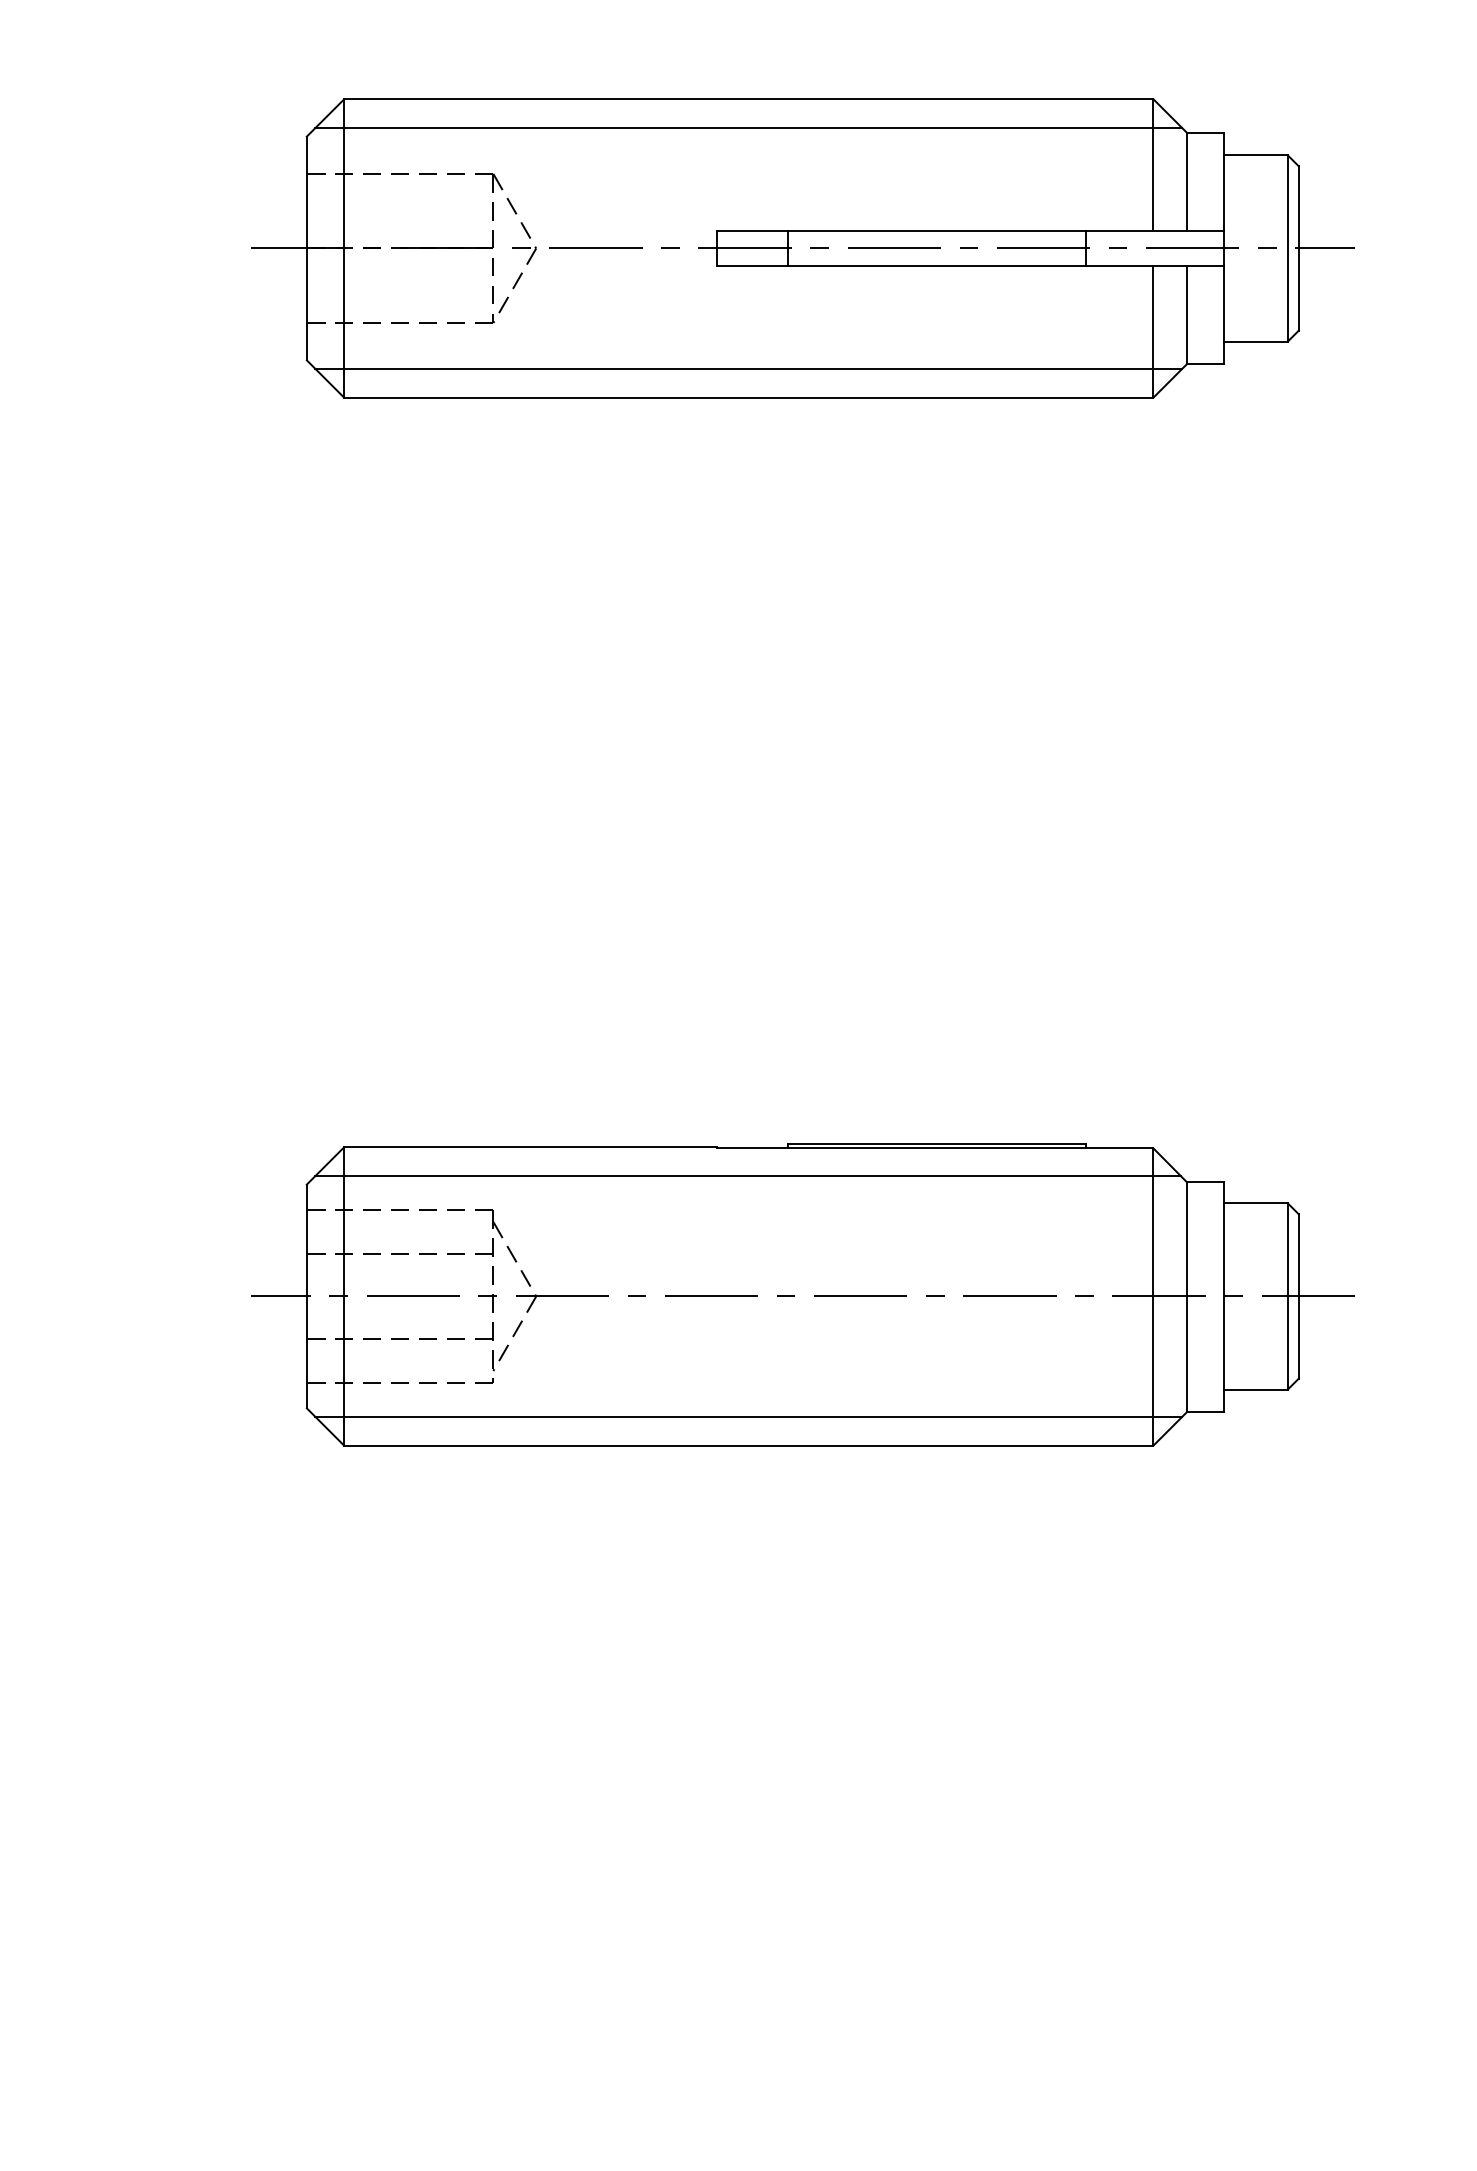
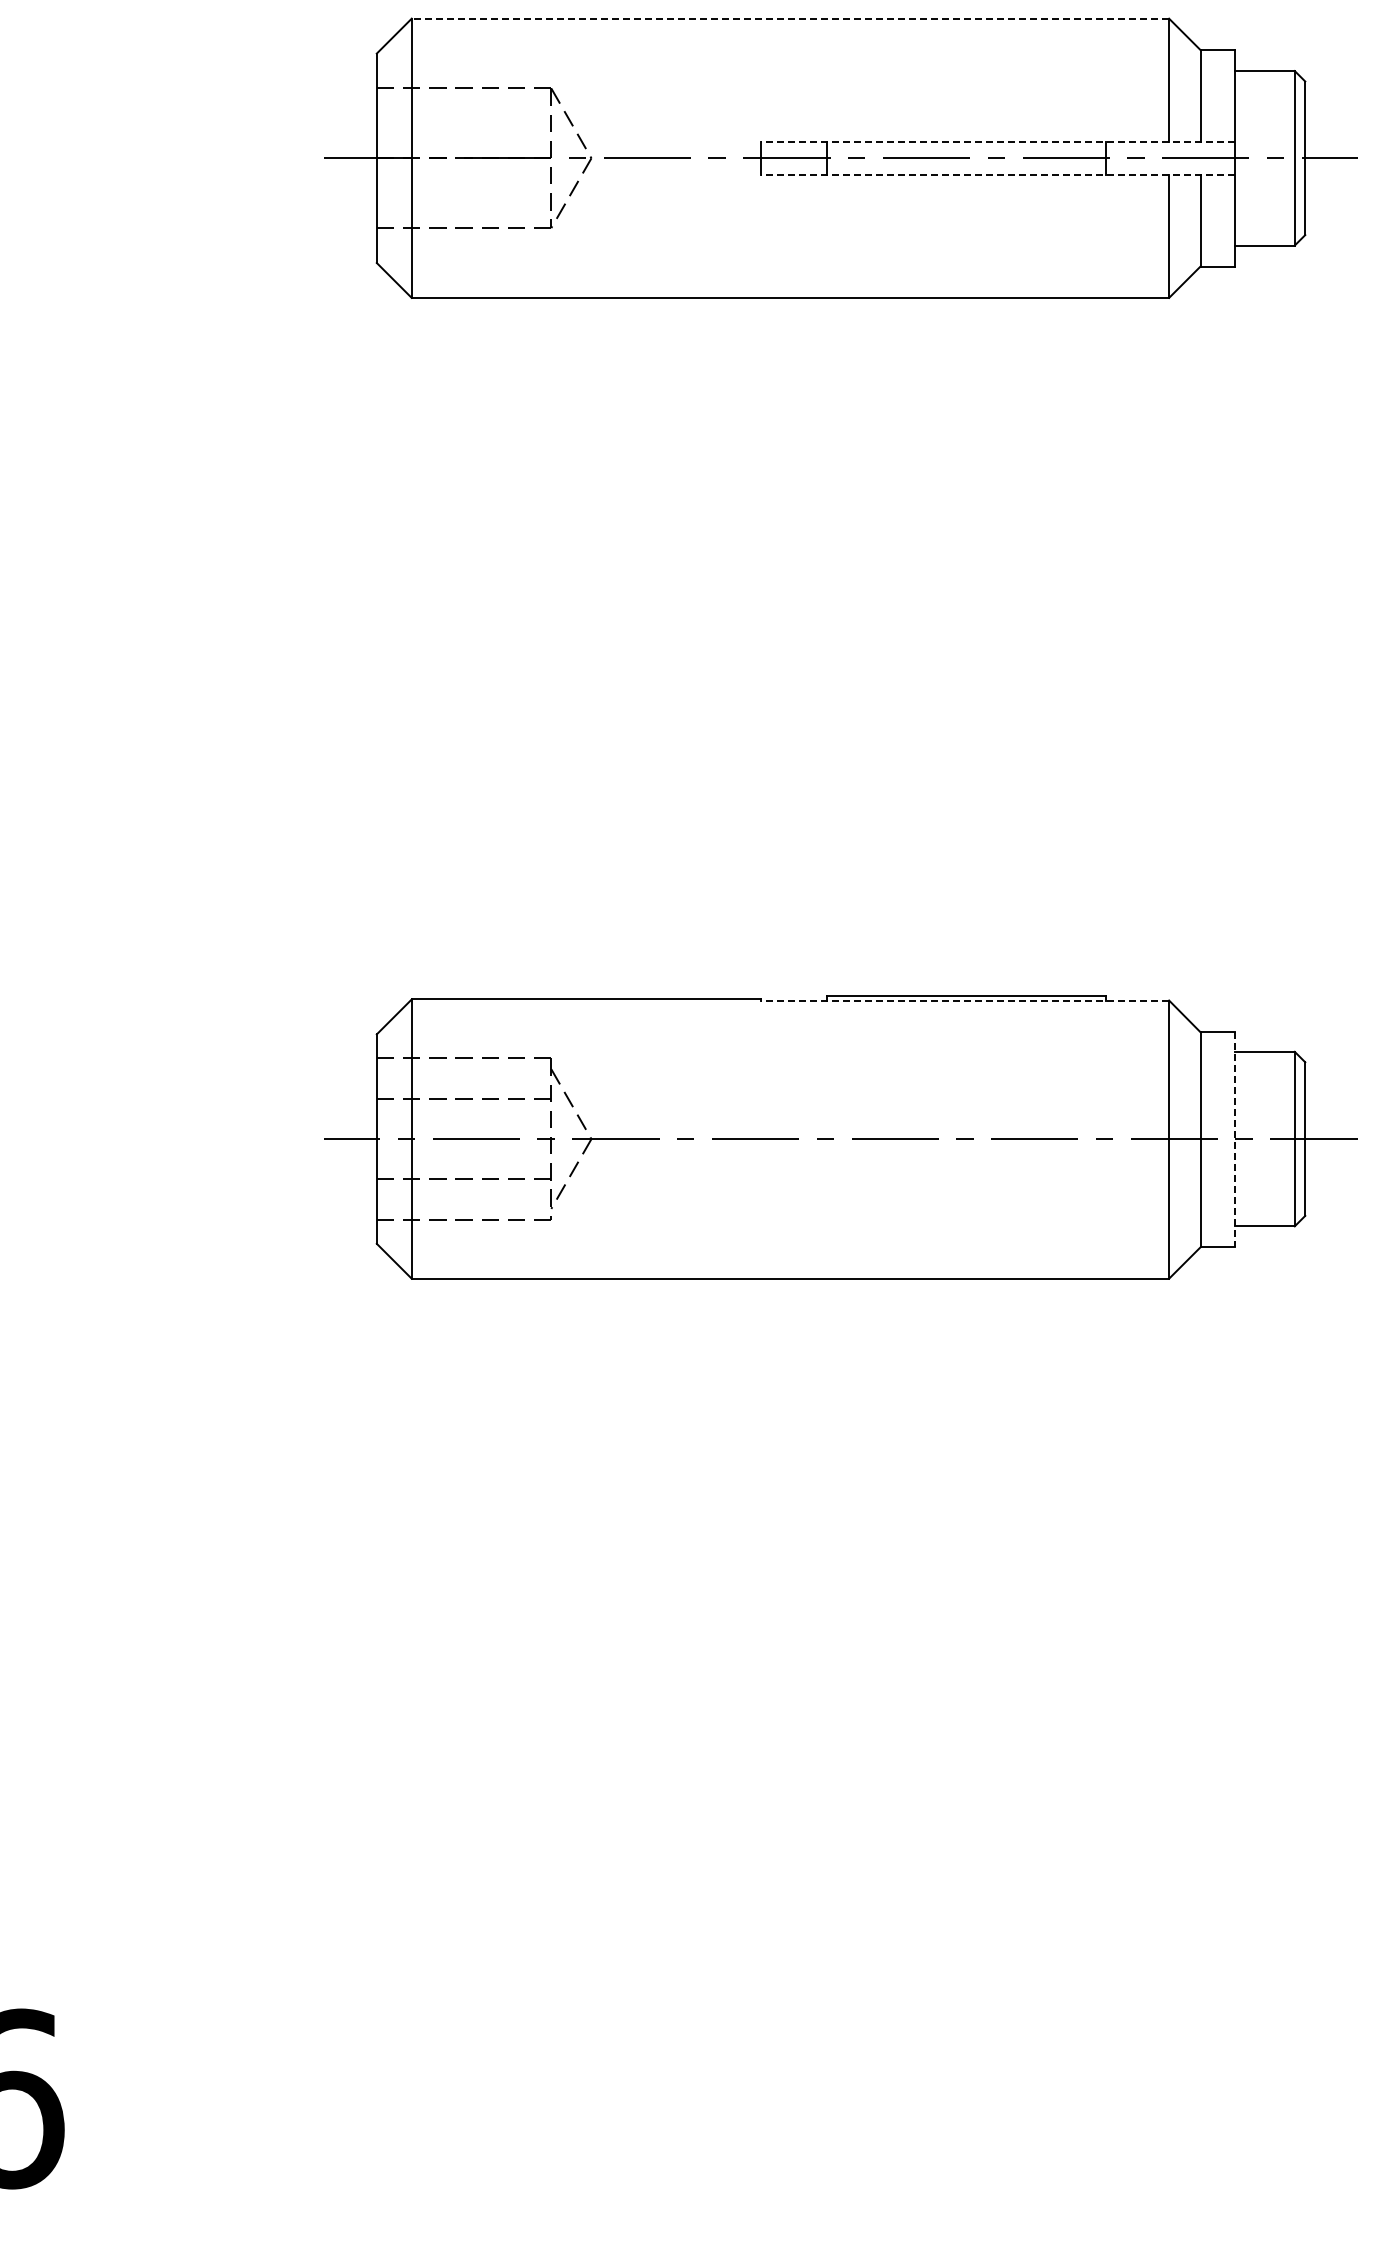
line: (748, 99) -> (790, 18), solid -> dashed
line: (748, 127) -> (790, 45), removed
line: (970, 230) -> (997, 141), solid -> dashed
line: (970, 266) -> (997, 175), solid -> dashed
line: (748, 369) -> (790, 271), removed
line: (934, 1148) -> (964, 1000), solid -> dashed
line: (747, 1176) -> (789, 1026), removed
line: (1224, 1296) -> (1235, 1139), solid -> dashed
line: (748, 1416) -> (790, 1251), removed

